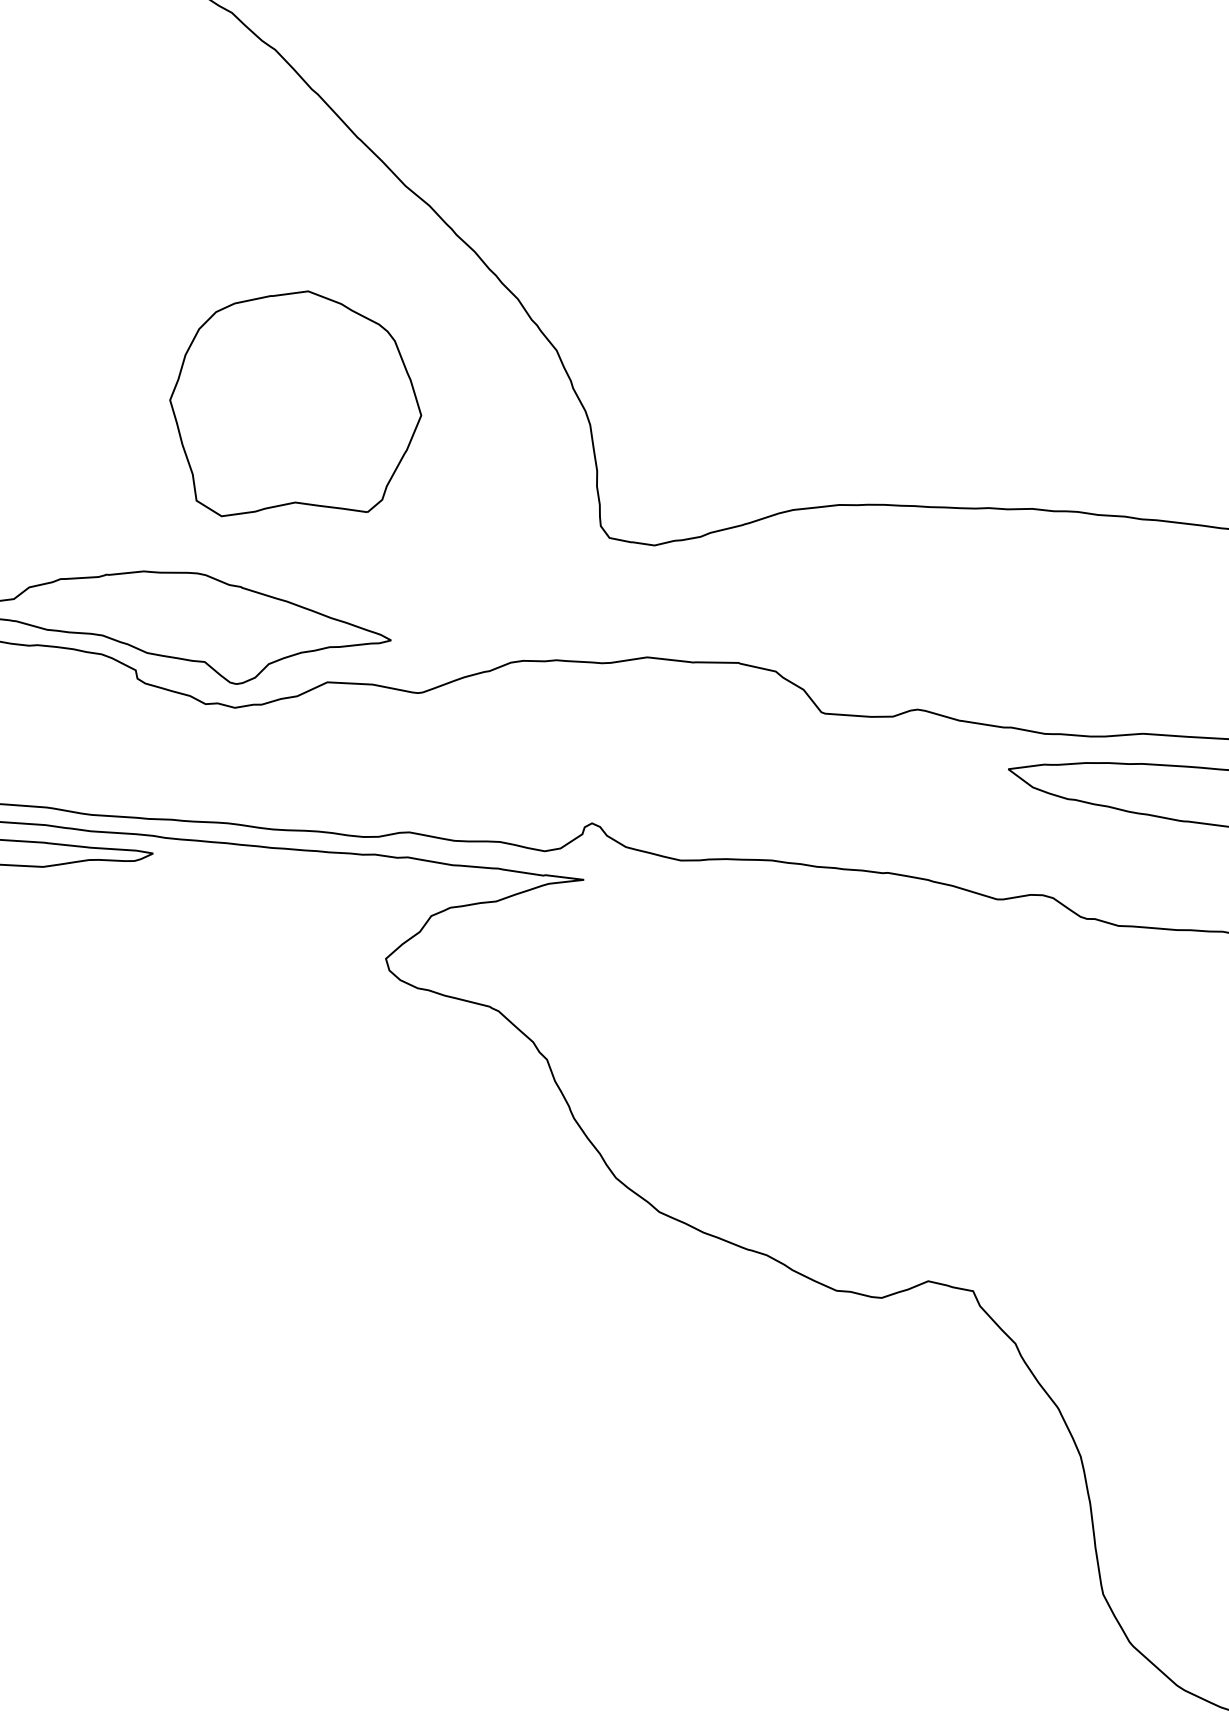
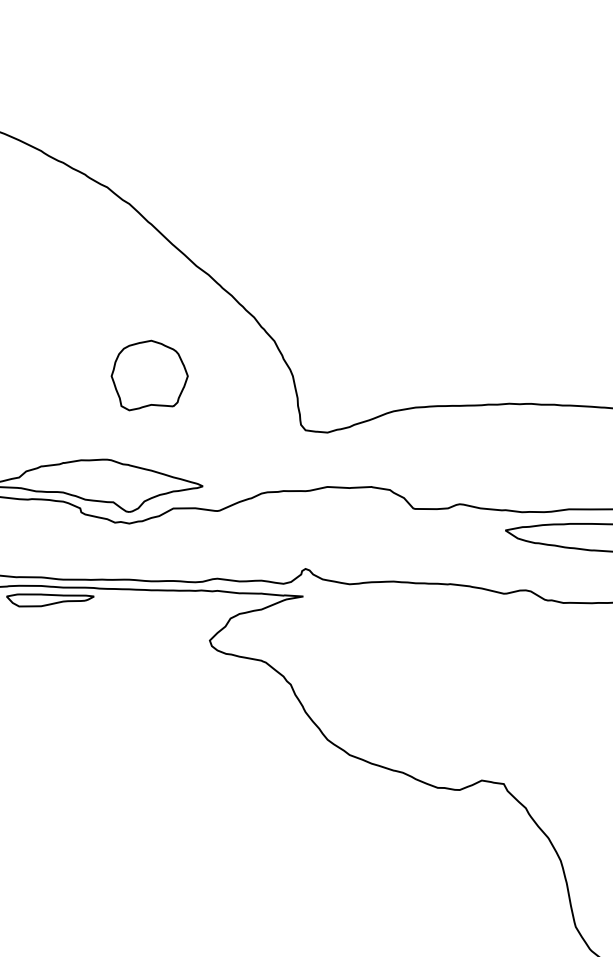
part: (295, 405) -> (149, 375), size x0.62

